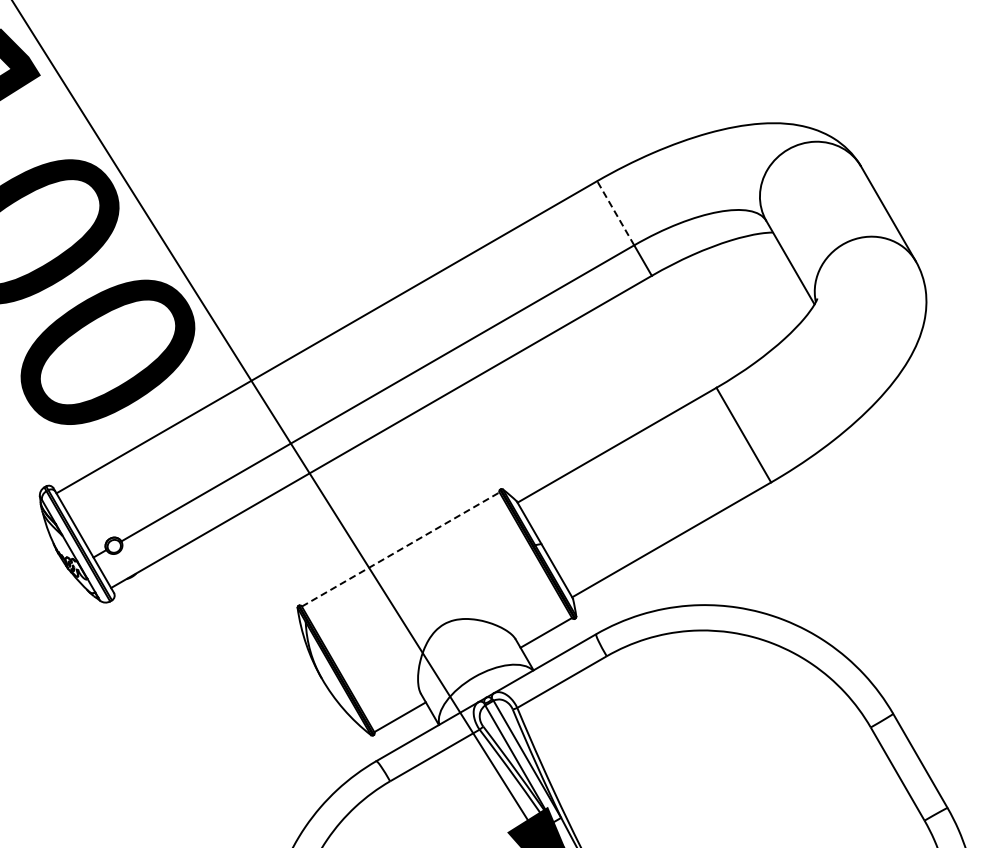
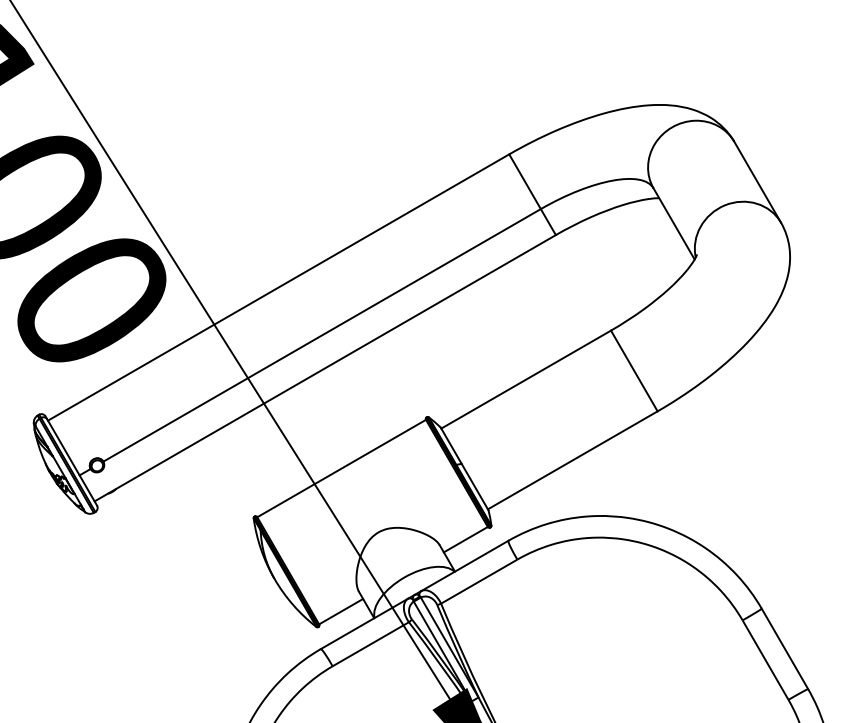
line: (615, 212) -> (524, 181), dashed -> solid
line: (401, 549) -> (342, 468), dashed -> solid

